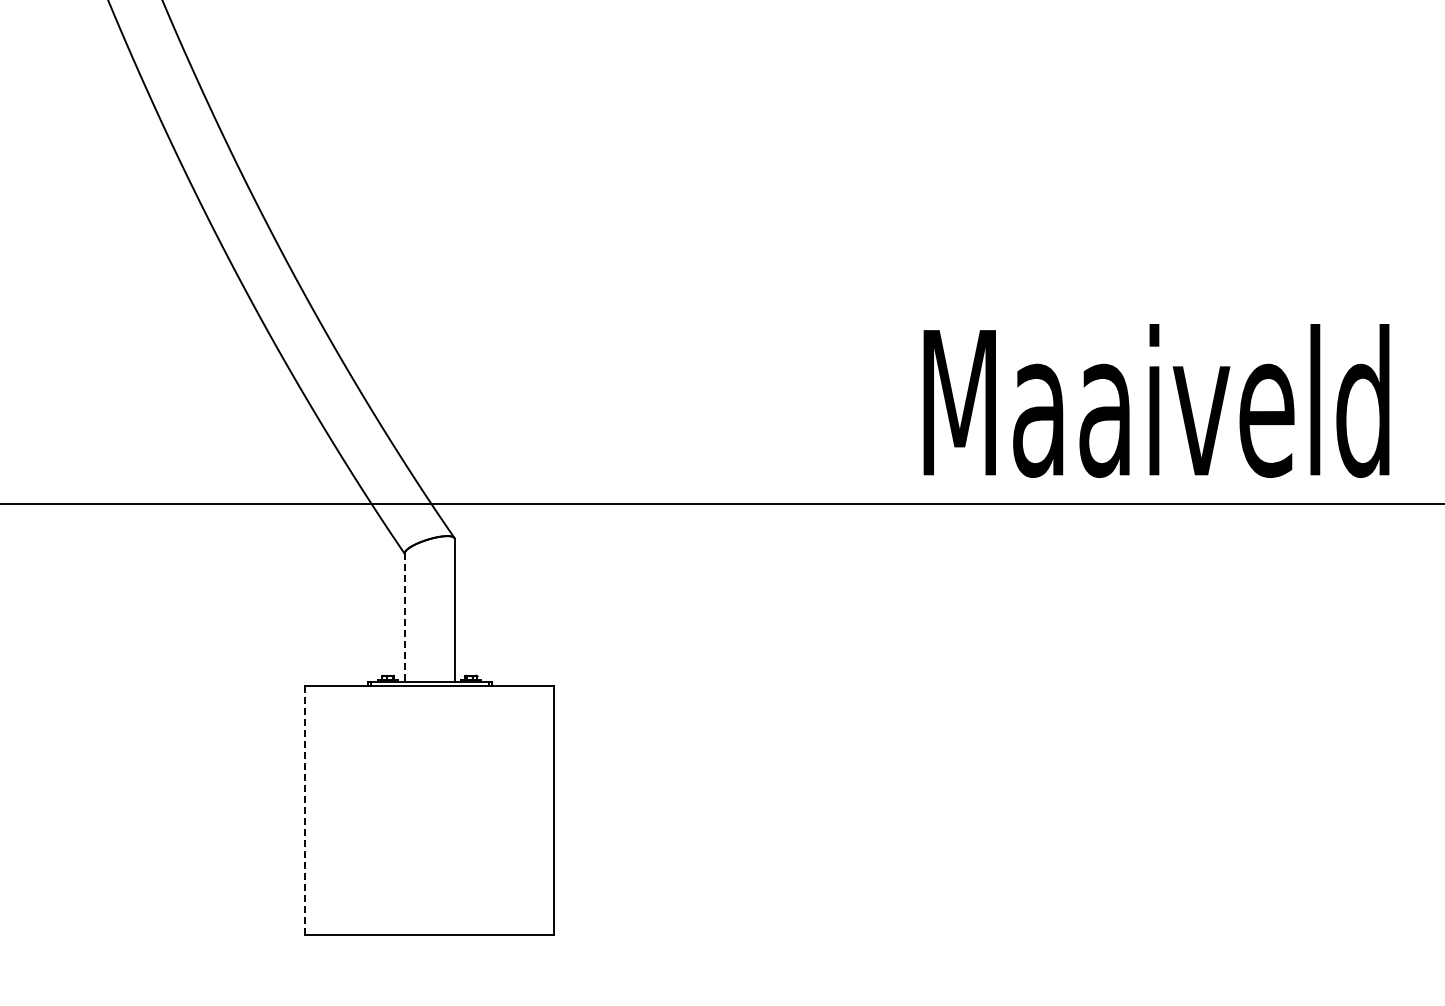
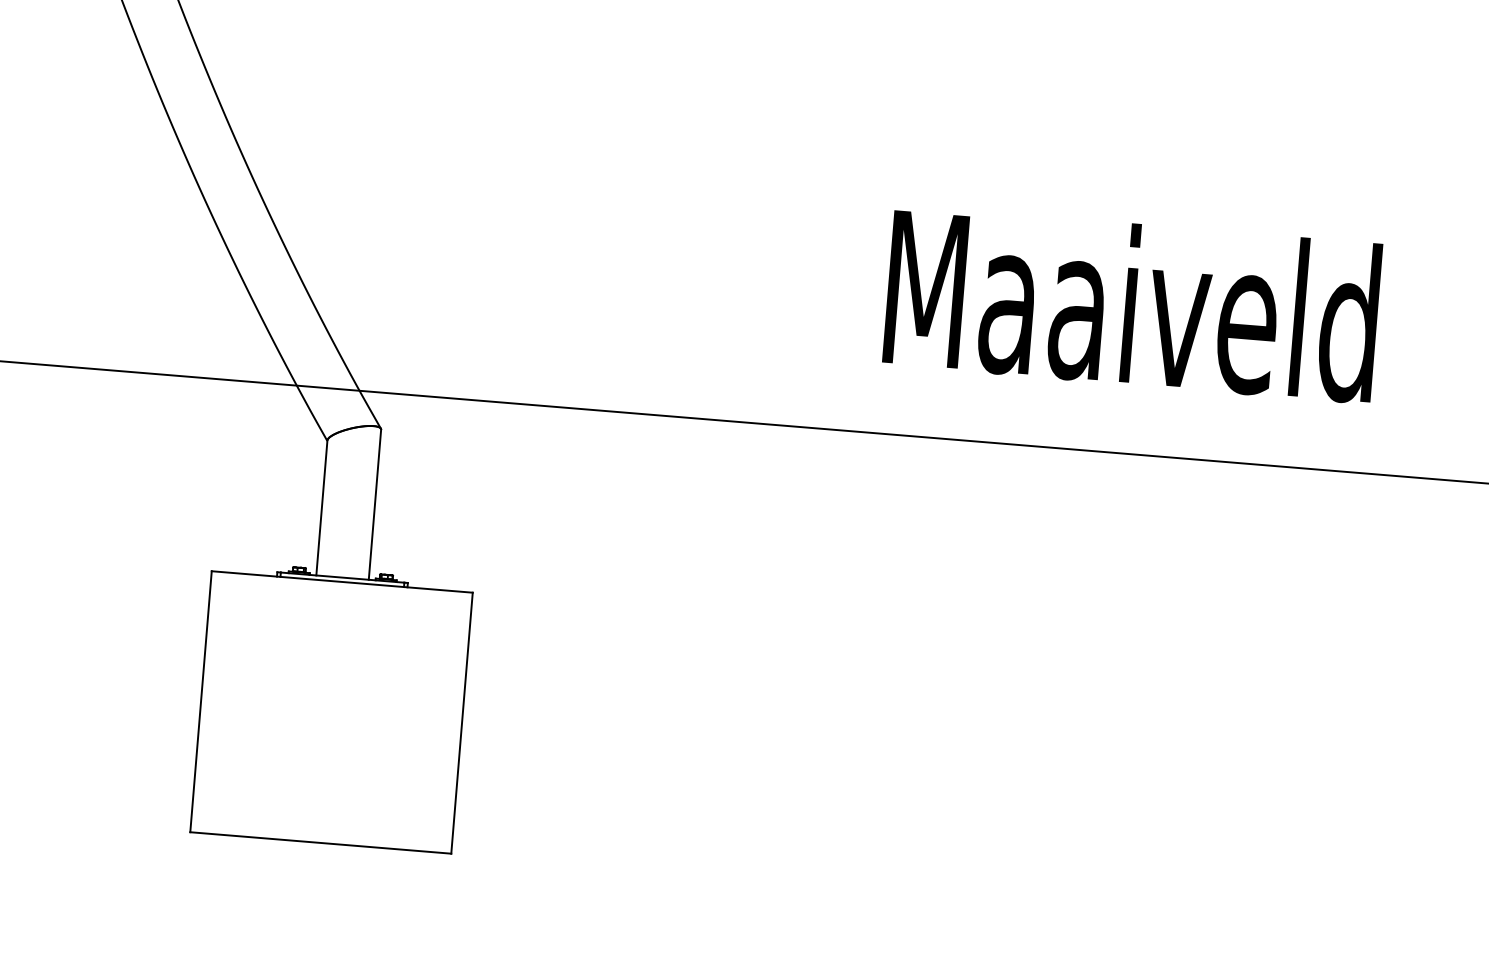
text: (1156, 400) -> (1132, 304), moved
line: (404, 618) -> (321, 508), dashed -> solid
line: (305, 811) -> (201, 702), dashed -> solid

